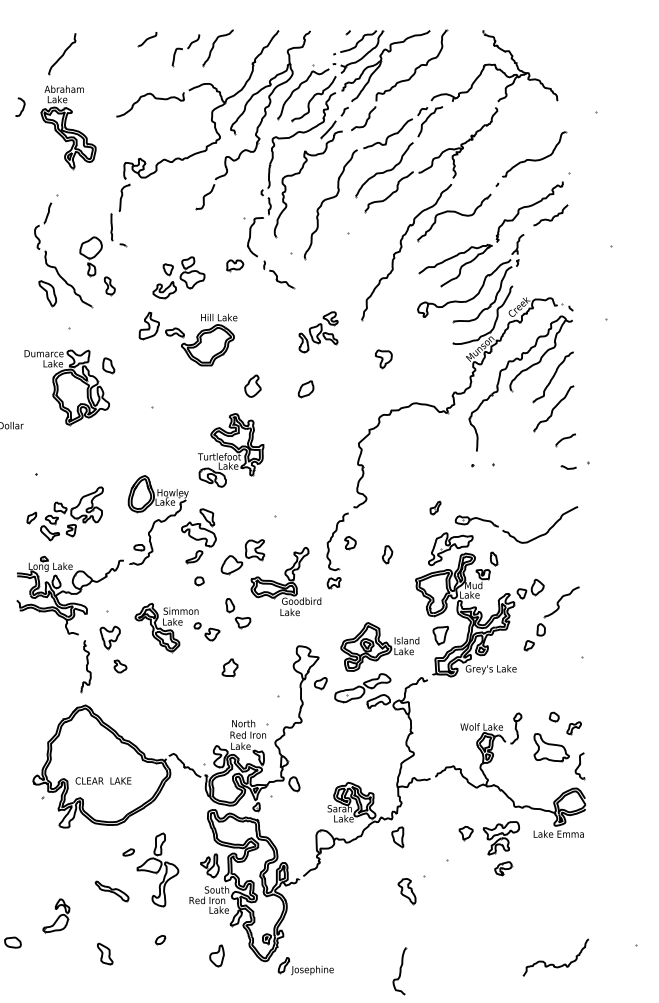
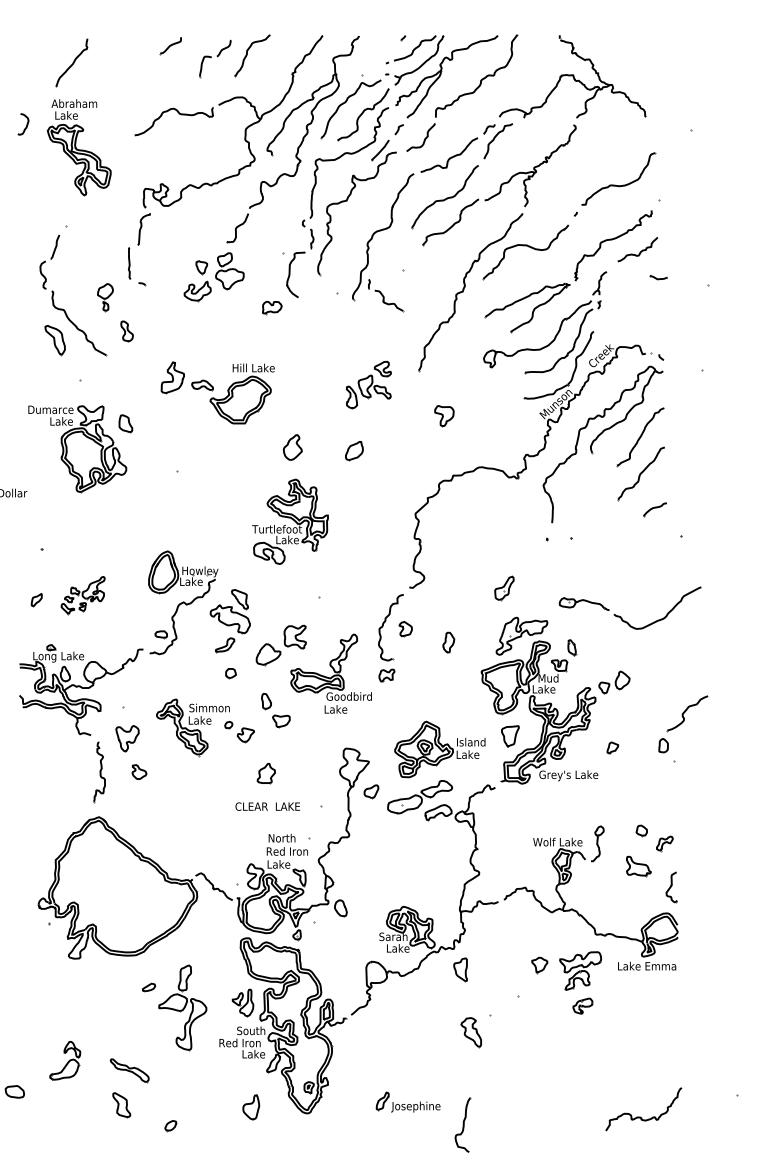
part: (91, 256) -> (105, 297), size x0.6
part: (279, 274) -> (386, 295), moved
part: (178, 278) -> (213, 277), moved
part: (231, 450) -> (290, 521), moved
part: (568, 467) -> (658, 277), moved
part: (434, 507) -> (503, 588), size x1.6
part: (71, 514) -> (82, 595), size x0.6
part: (509, 532) -> (621, 616), moved
part: (558, 611) -> (683, 724), moved
part: (551, 748) -> (638, 866), size x0.6
text: (103, 780) -> (267, 806), moved
part: (111, 891) -> (129, 1070), moved
part: (160, 940) -> (170, 1126), moved
part: (305, 965) -> (407, 1101), moved

